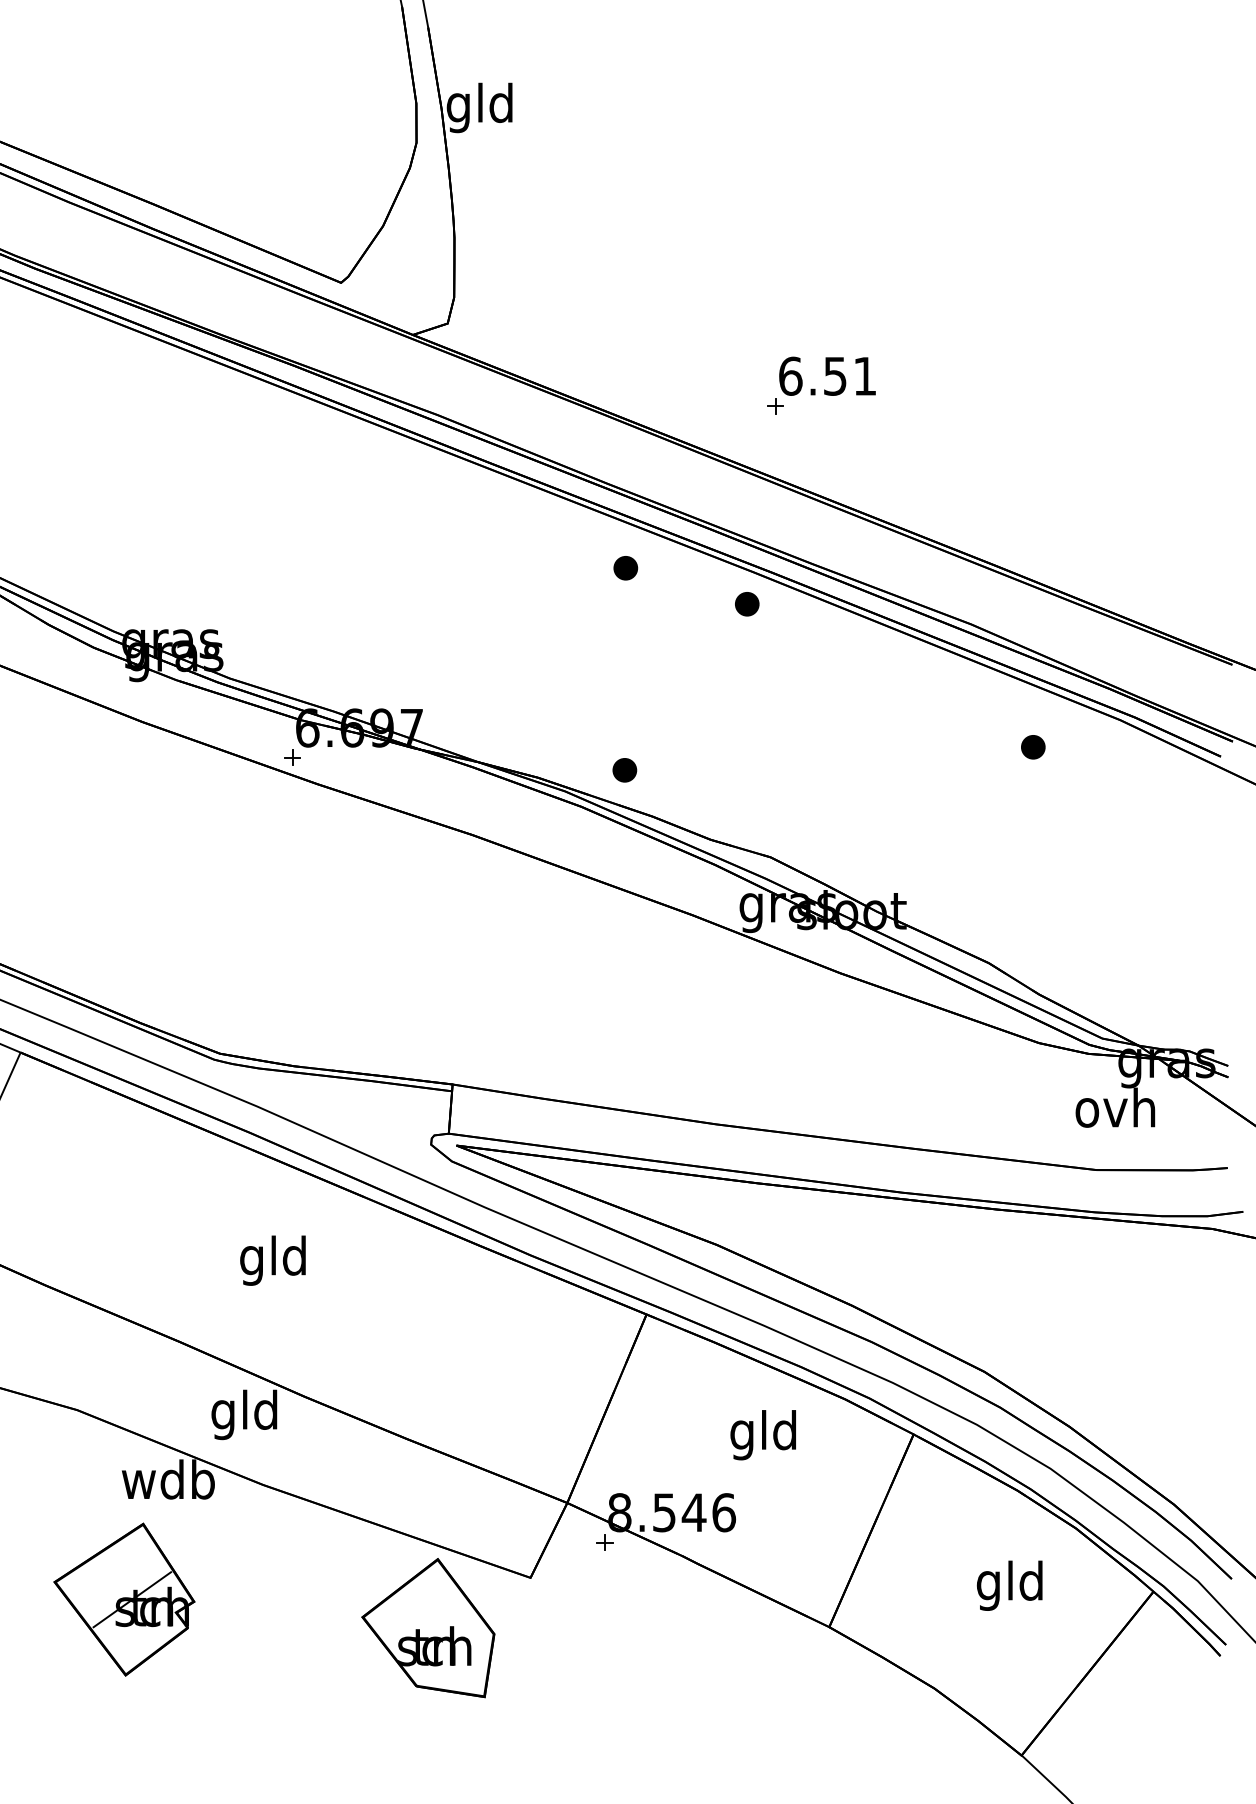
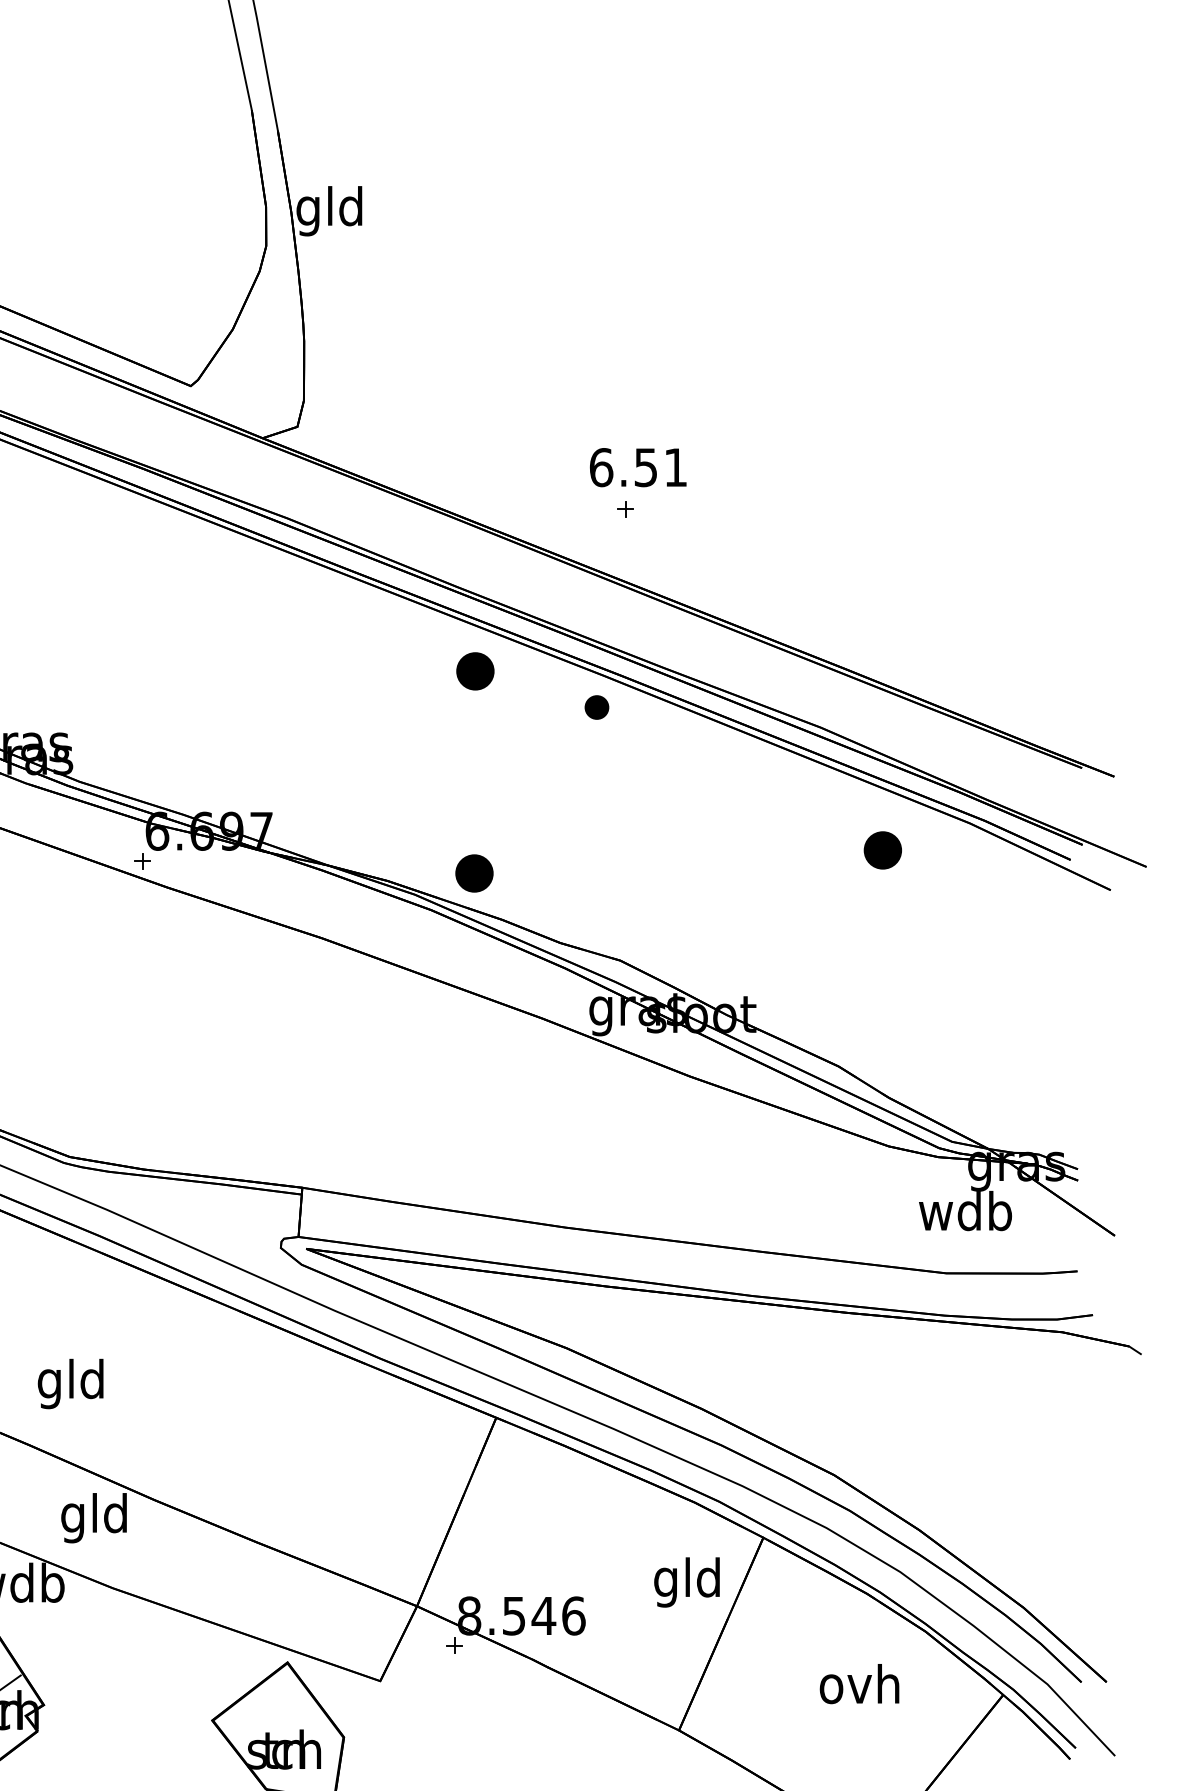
text: (827, 375) -> (638, 466), moved
part: (625, 568) -> (475, 671), size x1.6
part: (1033, 747) -> (883, 850), size x1.6
part: (624, 770) -> (474, 873), size x1.6
text: (1115, 1107) -> (965, 1210), ovh -> wdb
text: (272, 1260) -> (70, 1383), moved
text: (762, 1435) -> (686, 1582), moved
text: (1009, 1585) -> (859, 1688), gld -> ovh

